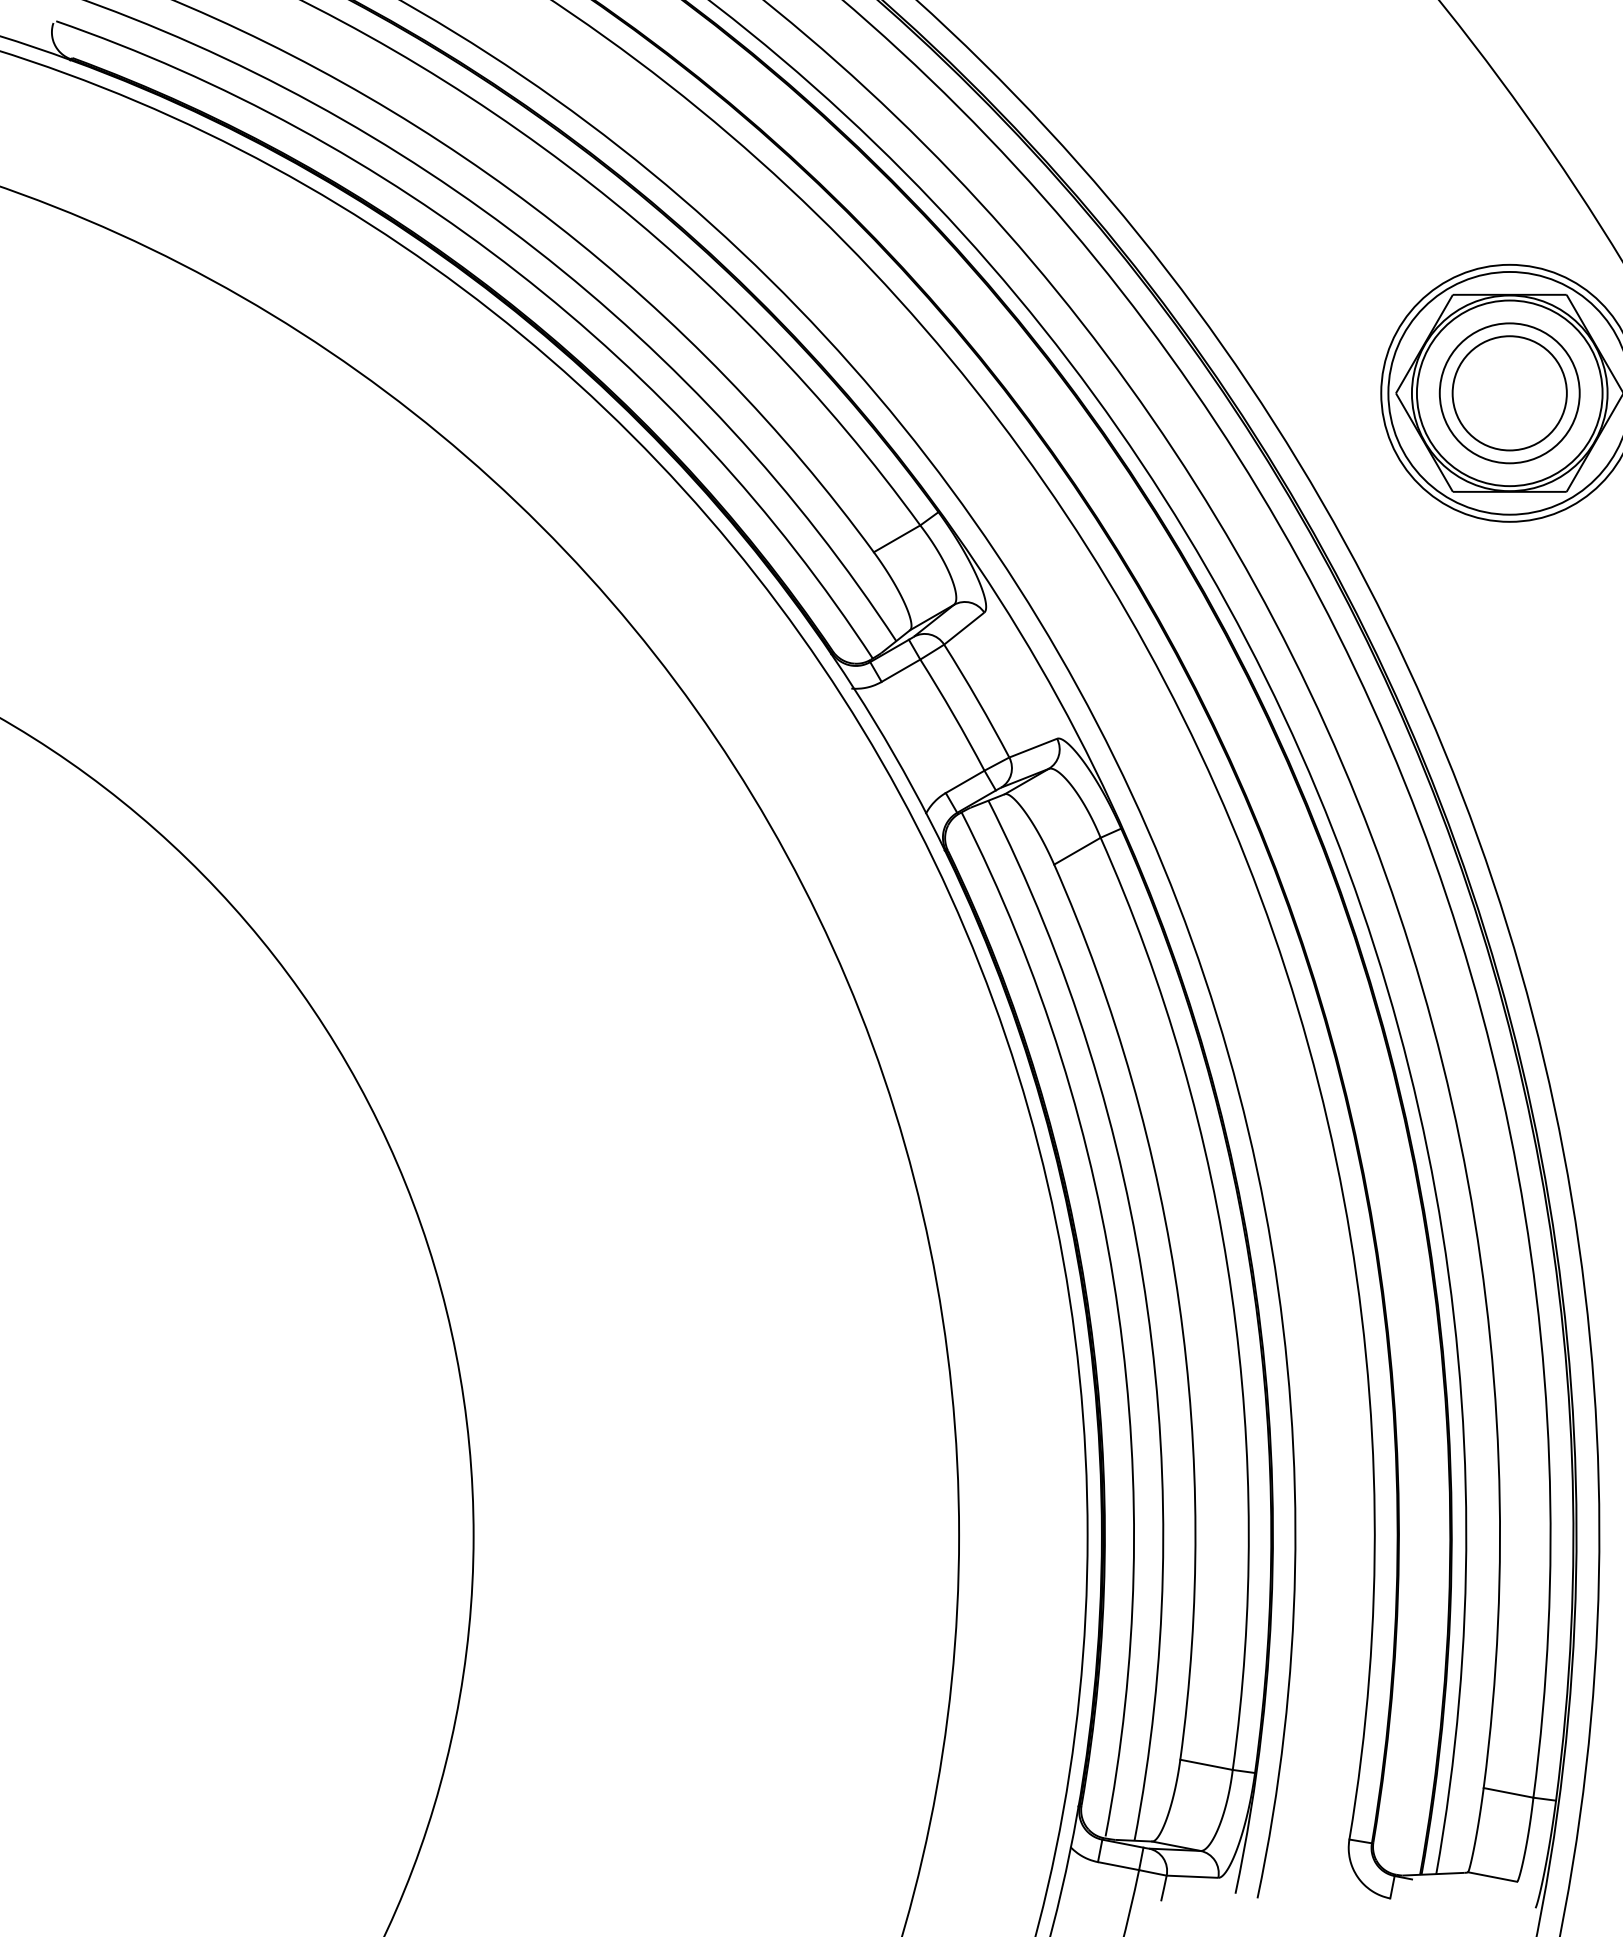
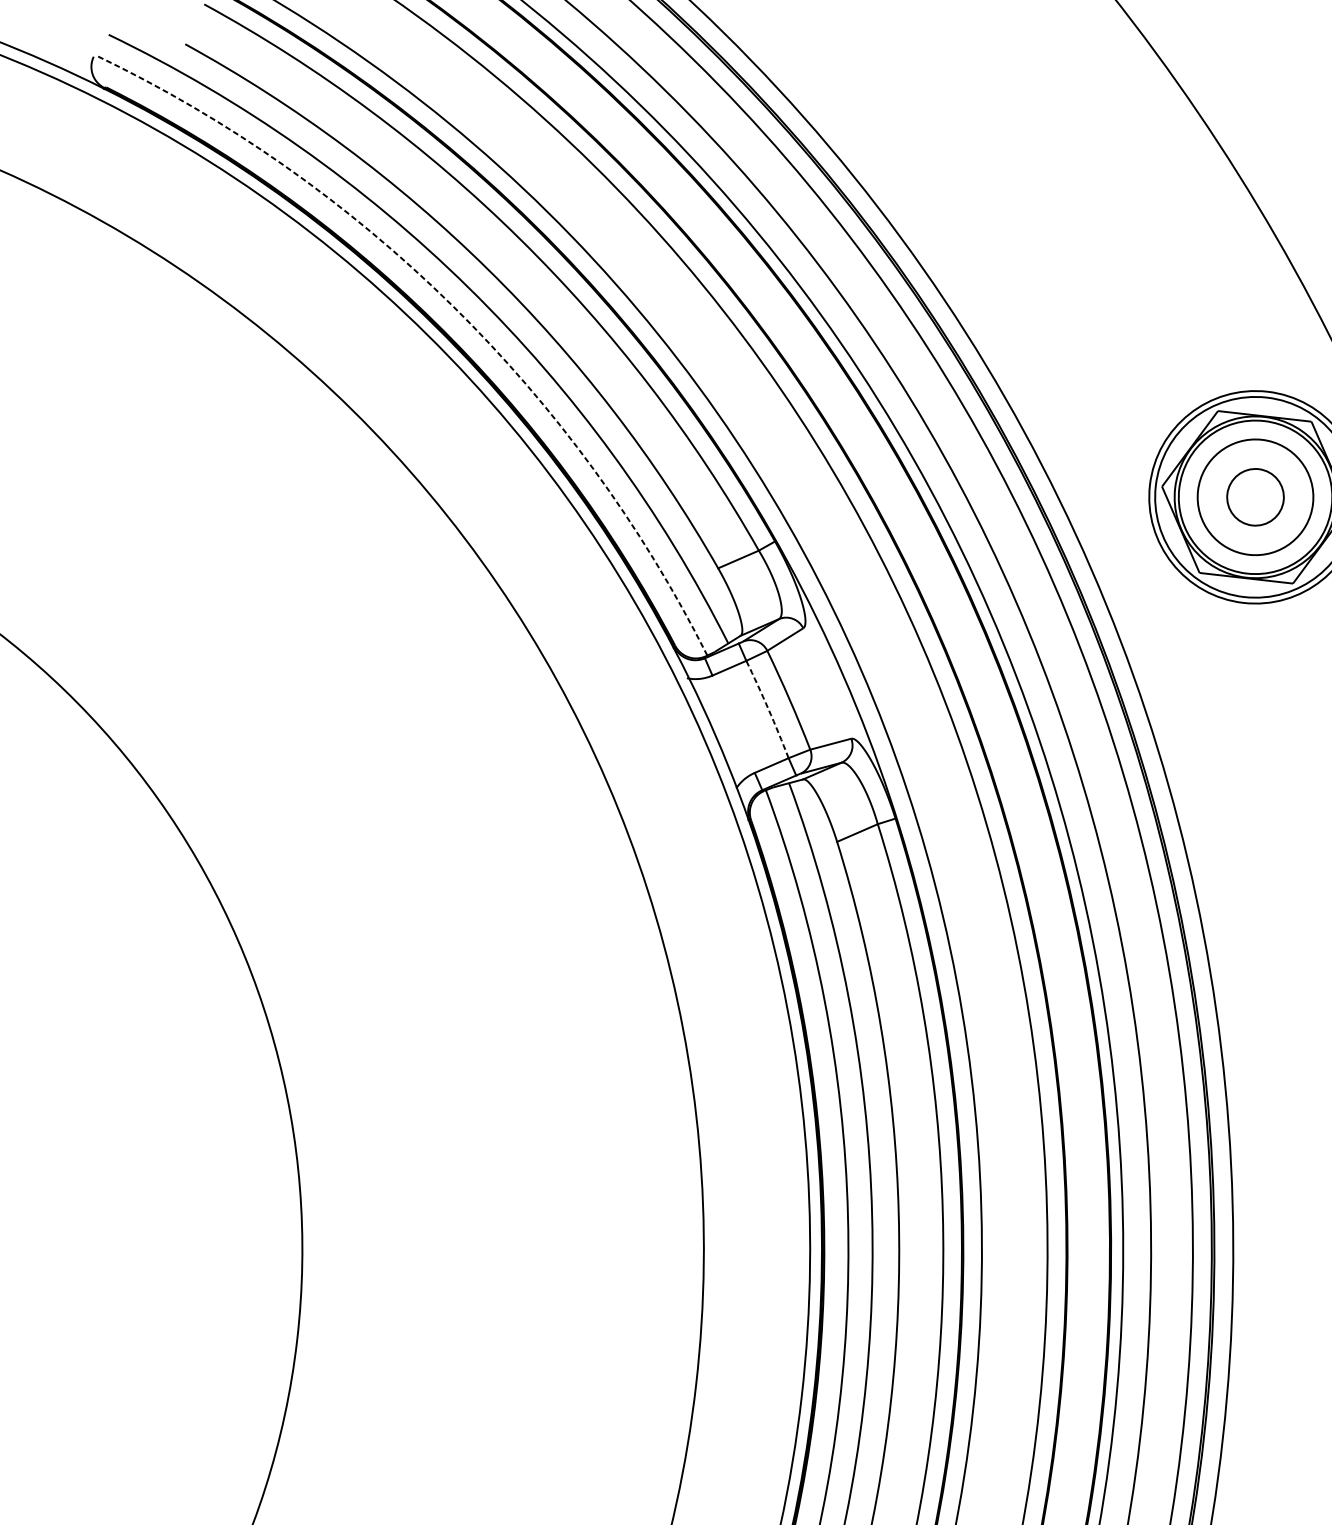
arc: (517, 272) -> (451, 305), solid -> dashed
circle: (1509, 393) -> (1255, 497), size x0.6
arc: (953, 714) -> (768, 709), solid -> dashed

